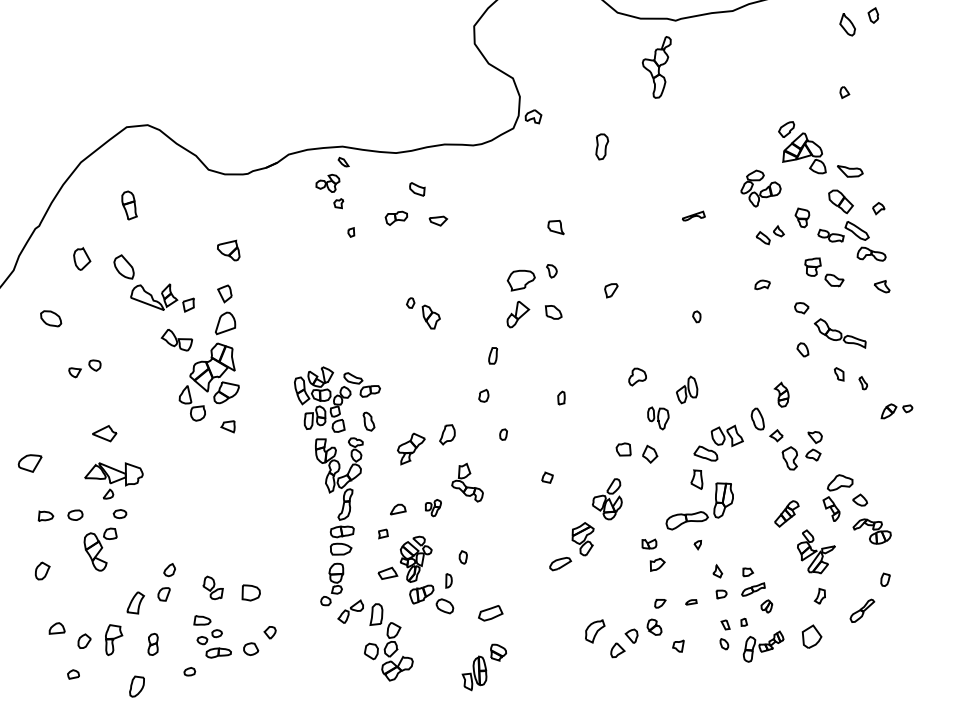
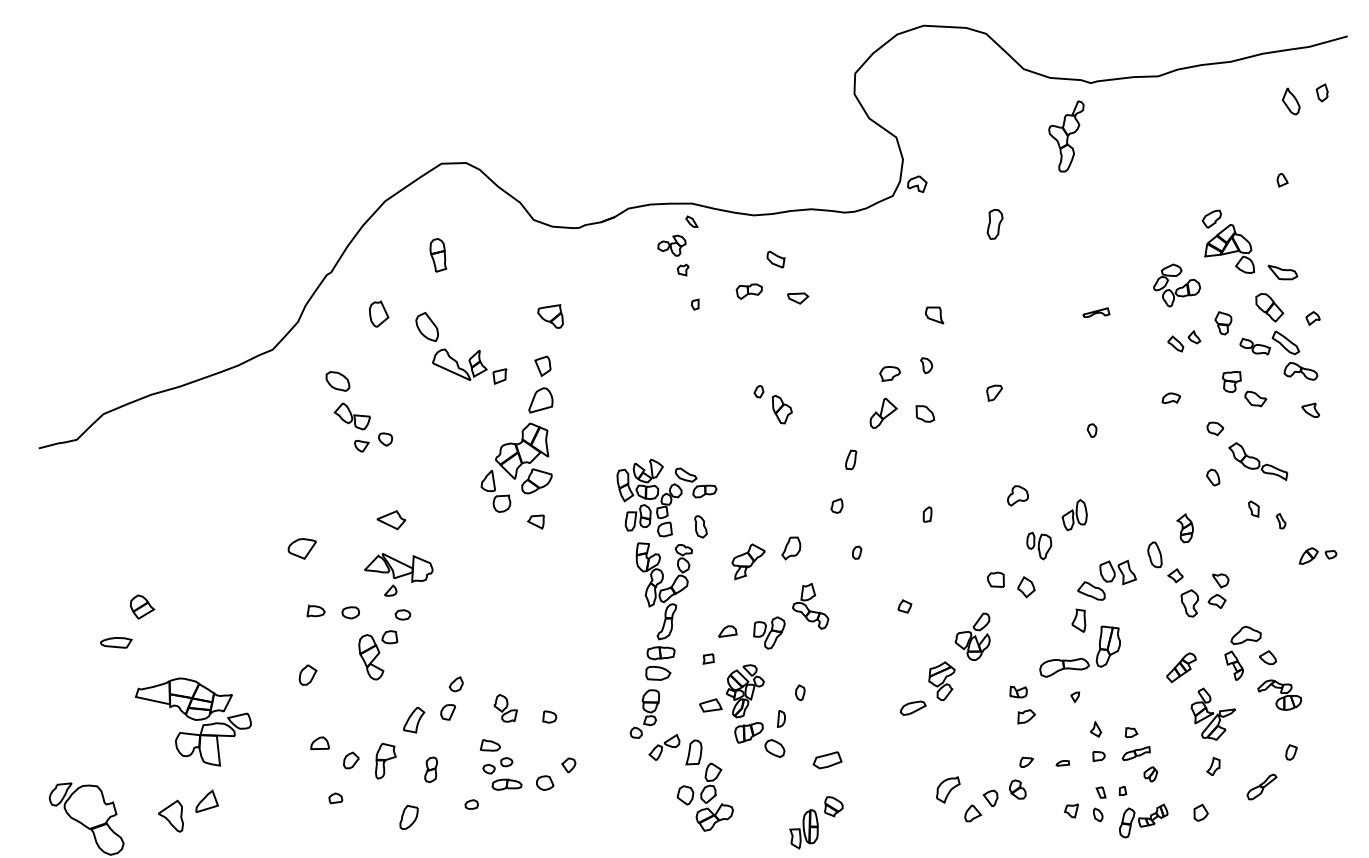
part: (520, 279) -> (889, 373), size x0.62
part: (176, 340) -> (351, 416), moved
part: (433, 507) -> (769, 632), size x1.67
part: (250, 592) -> (549, 716), size x0.62
part: (811, 636) -> (1200, 812), size x0.62
part: (678, 646) -> (1071, 810), moved

